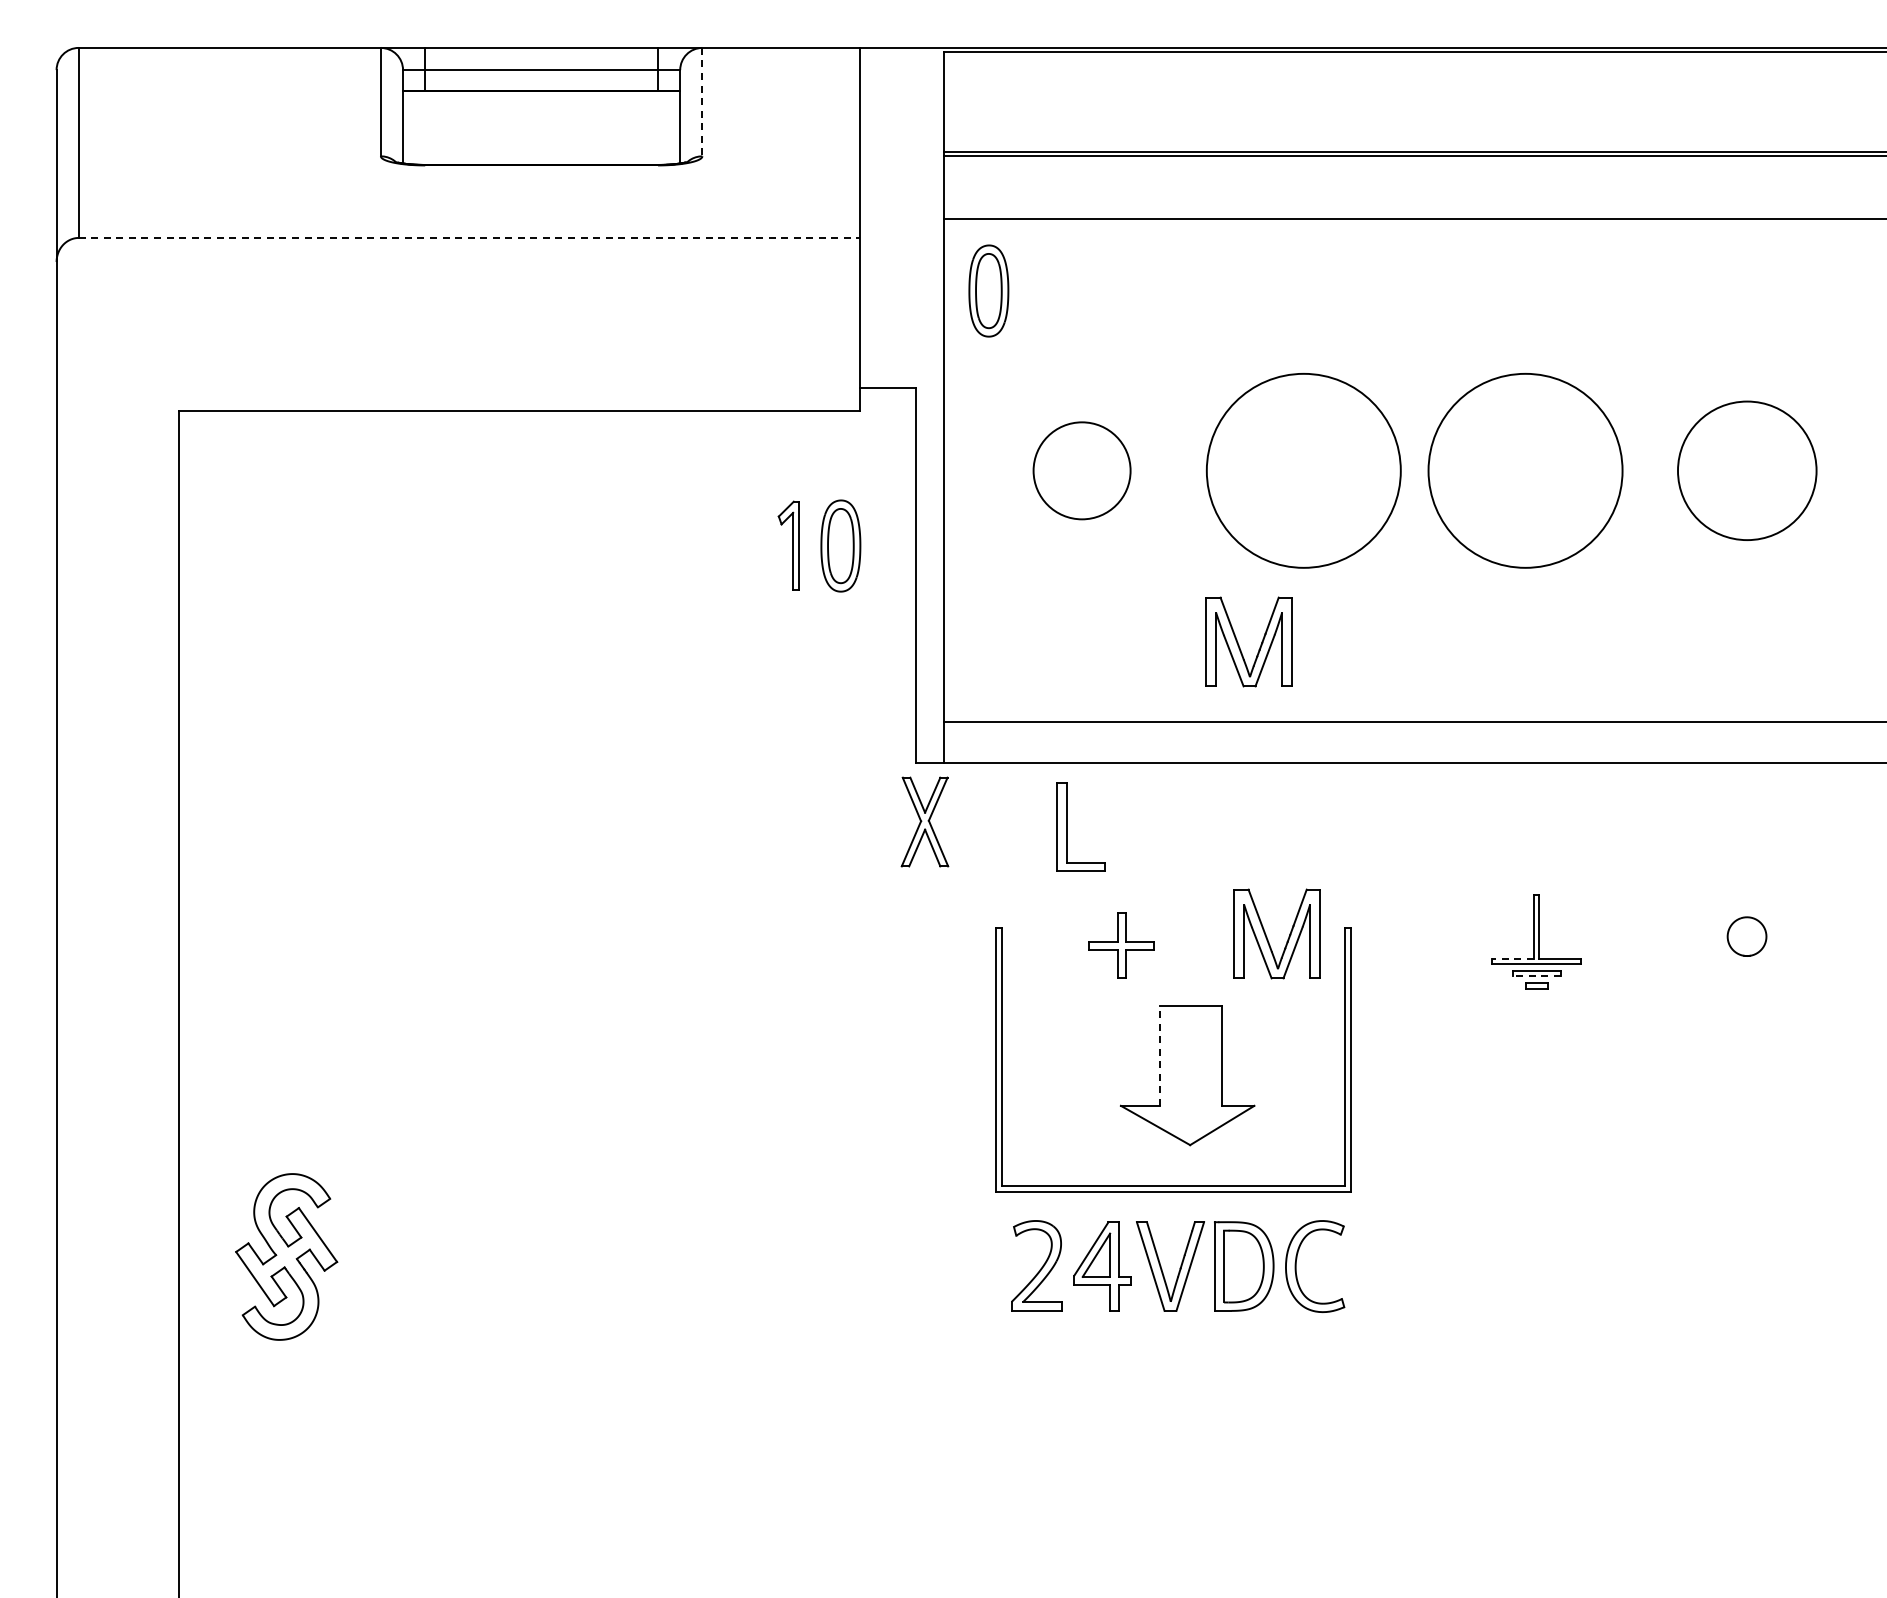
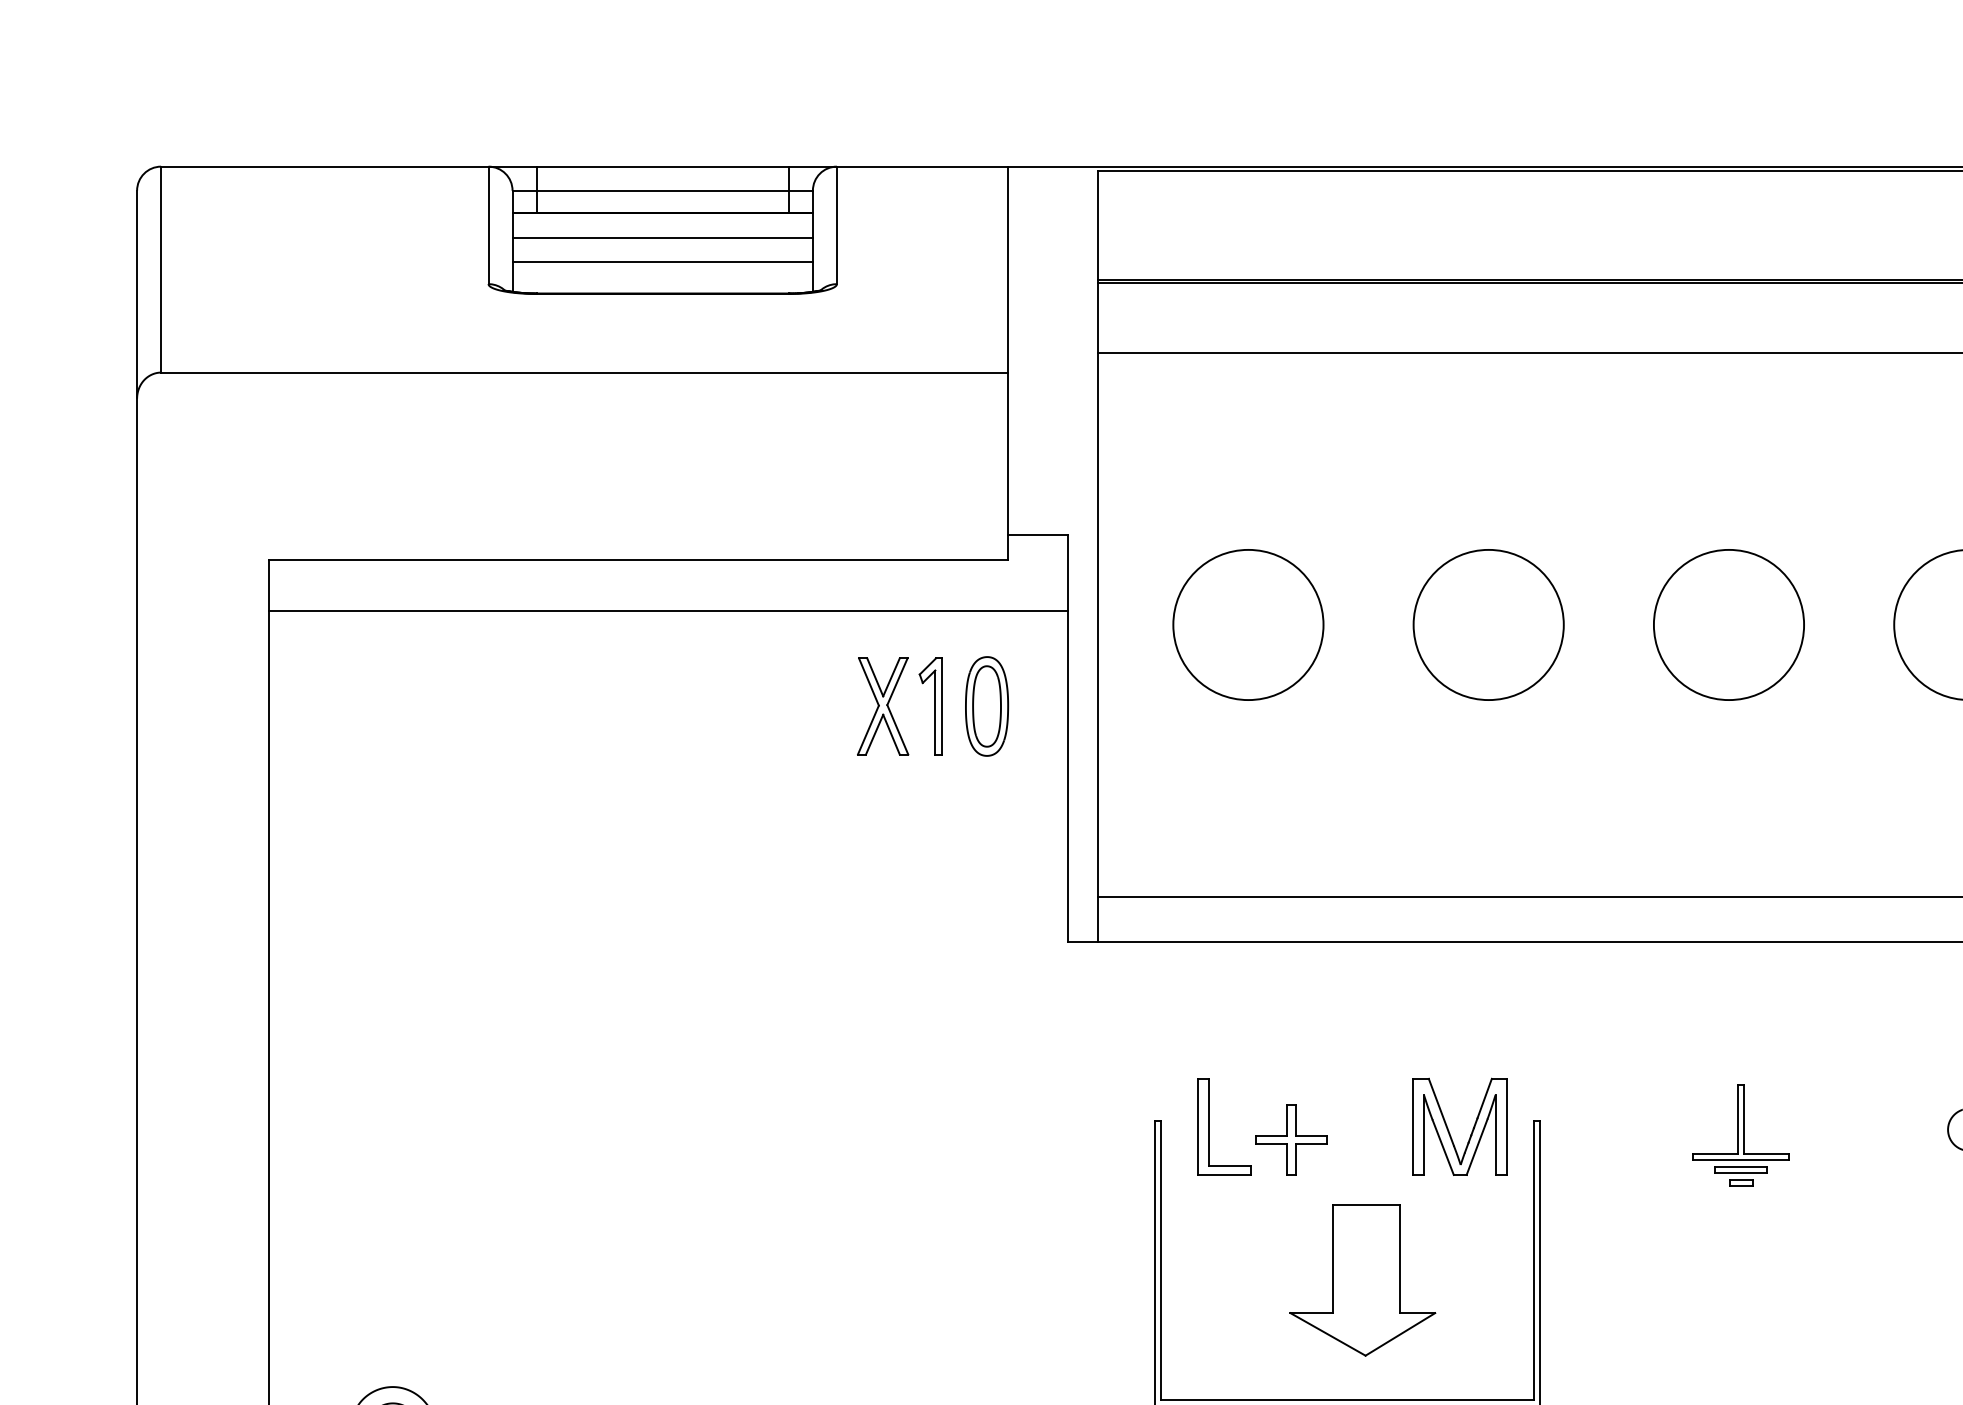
line: (702, 102) -> (837, 225), dashed -> solid
line: (541, 113) -> (662, 237), added
line: (541, 135) -> (662, 261), added
line: (469, 237) -> (584, 372), dashed -> solid
part: (988, 290) -> (1147, 429), removed
line: (546, 458) -> (668, 611), added
circle: (1081, 470) -> (1247, 624), size x1.43
circle: (1303, 470) -> (1488, 624), size x0.71
circle: (1525, 470) -> (1728, 624), size x0.71
part: (1239, 644) -> (1419, 813), removed
part: (924, 821) -> (882, 705), moved
part: (1067, 826) -> (1209, 1126), moved
line: (1512, 958) -> (1714, 1153), dashed -> solid
line: (1536, 976) -> (1740, 1172), dashed -> solid
line: (1159, 1055) -> (1332, 1258), dashed -> solid

